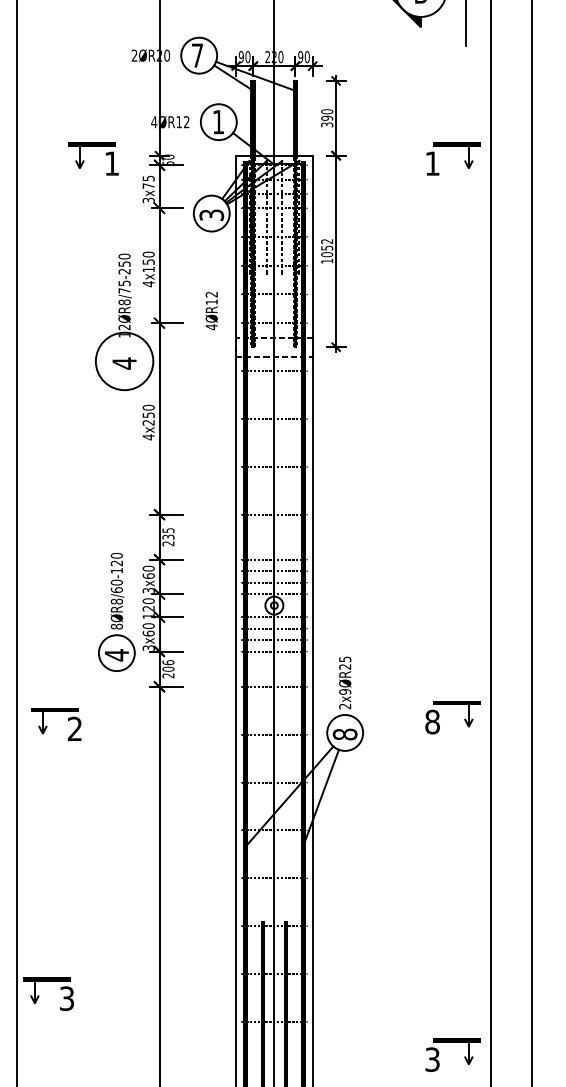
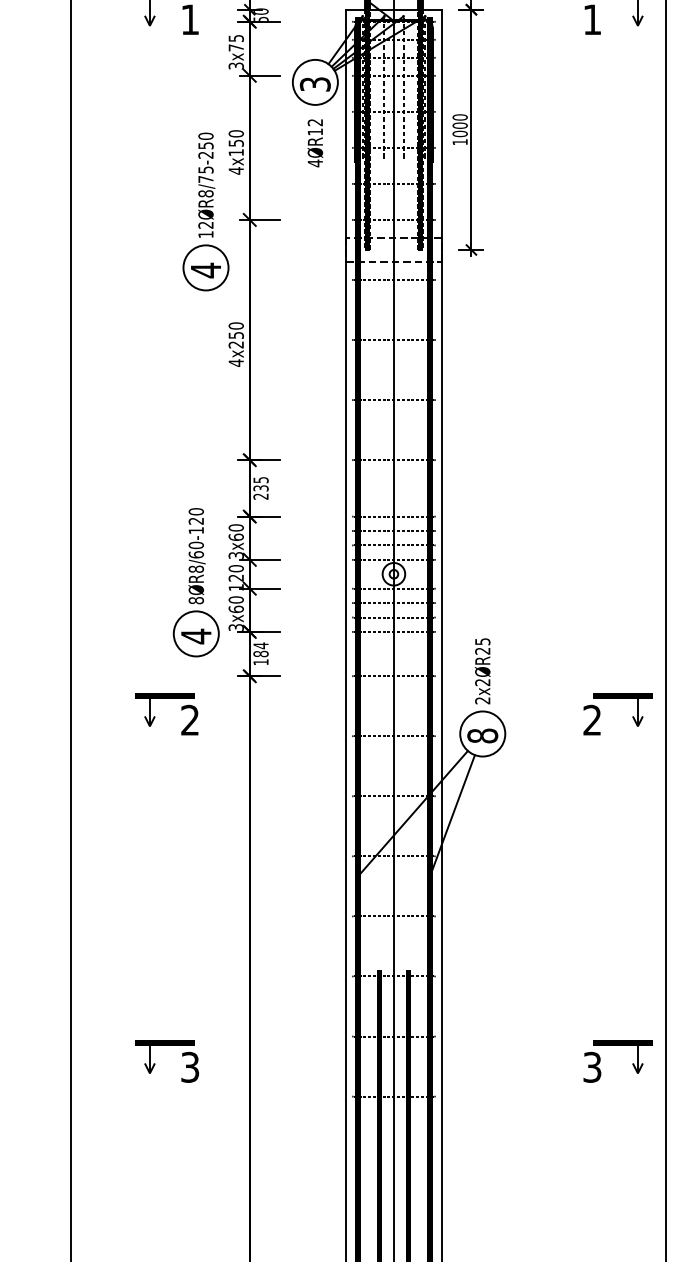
text: (327, 244) -> (460, 121), 1052 -> 1000
text: (211, 311) -> (315, 143), moved
circle: (124, 361) -> (205, 267), size x0.62
text: (168, 669) -> (261, 654), 206 -> 184
text: (345, 691) -> (483, 681), 2x9ØR25 -> 2x2ØR25
text: (432, 721) -> (592, 719), 8 -> 2
part: (47, 726) -> (155, 717), moved
part: (39, 995) -> (155, 1063), moved
part: (464, 1056) -> (632, 1063), moved

